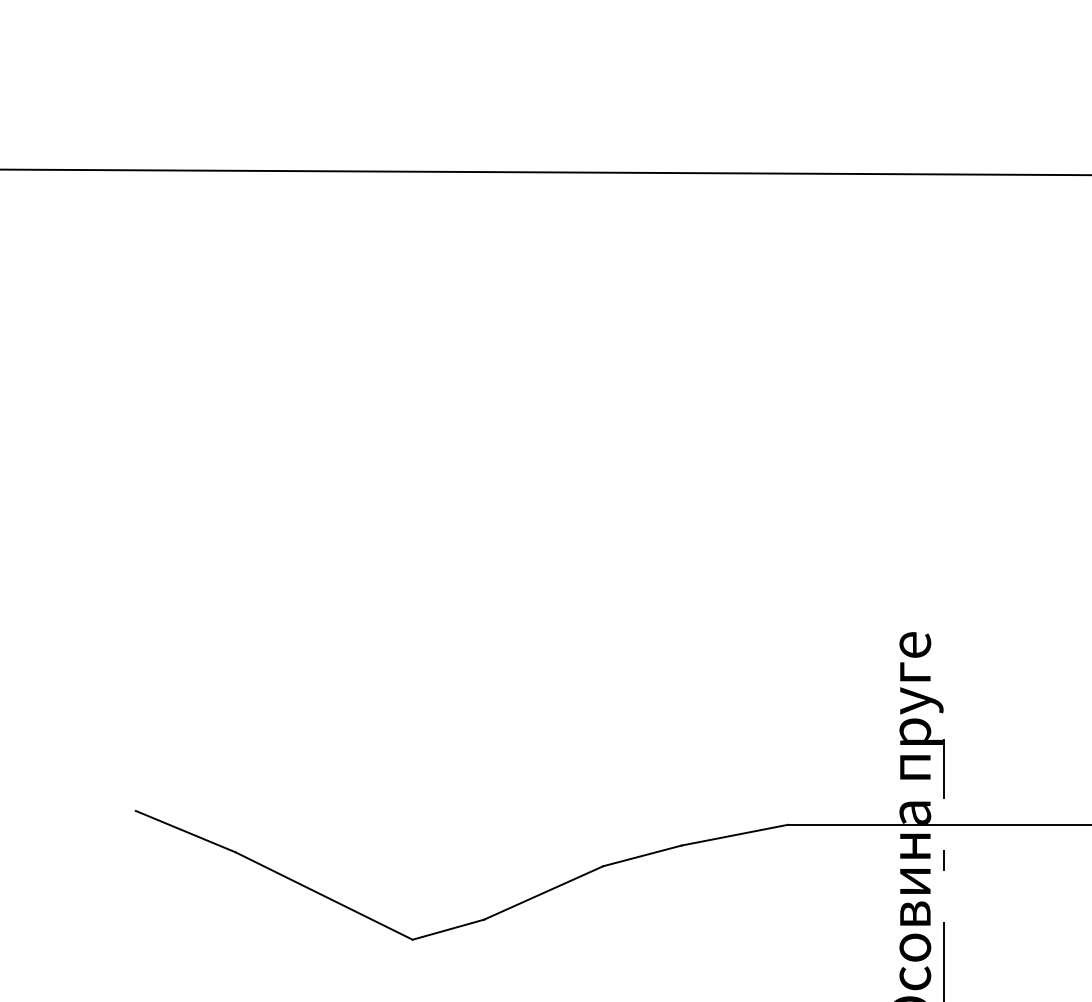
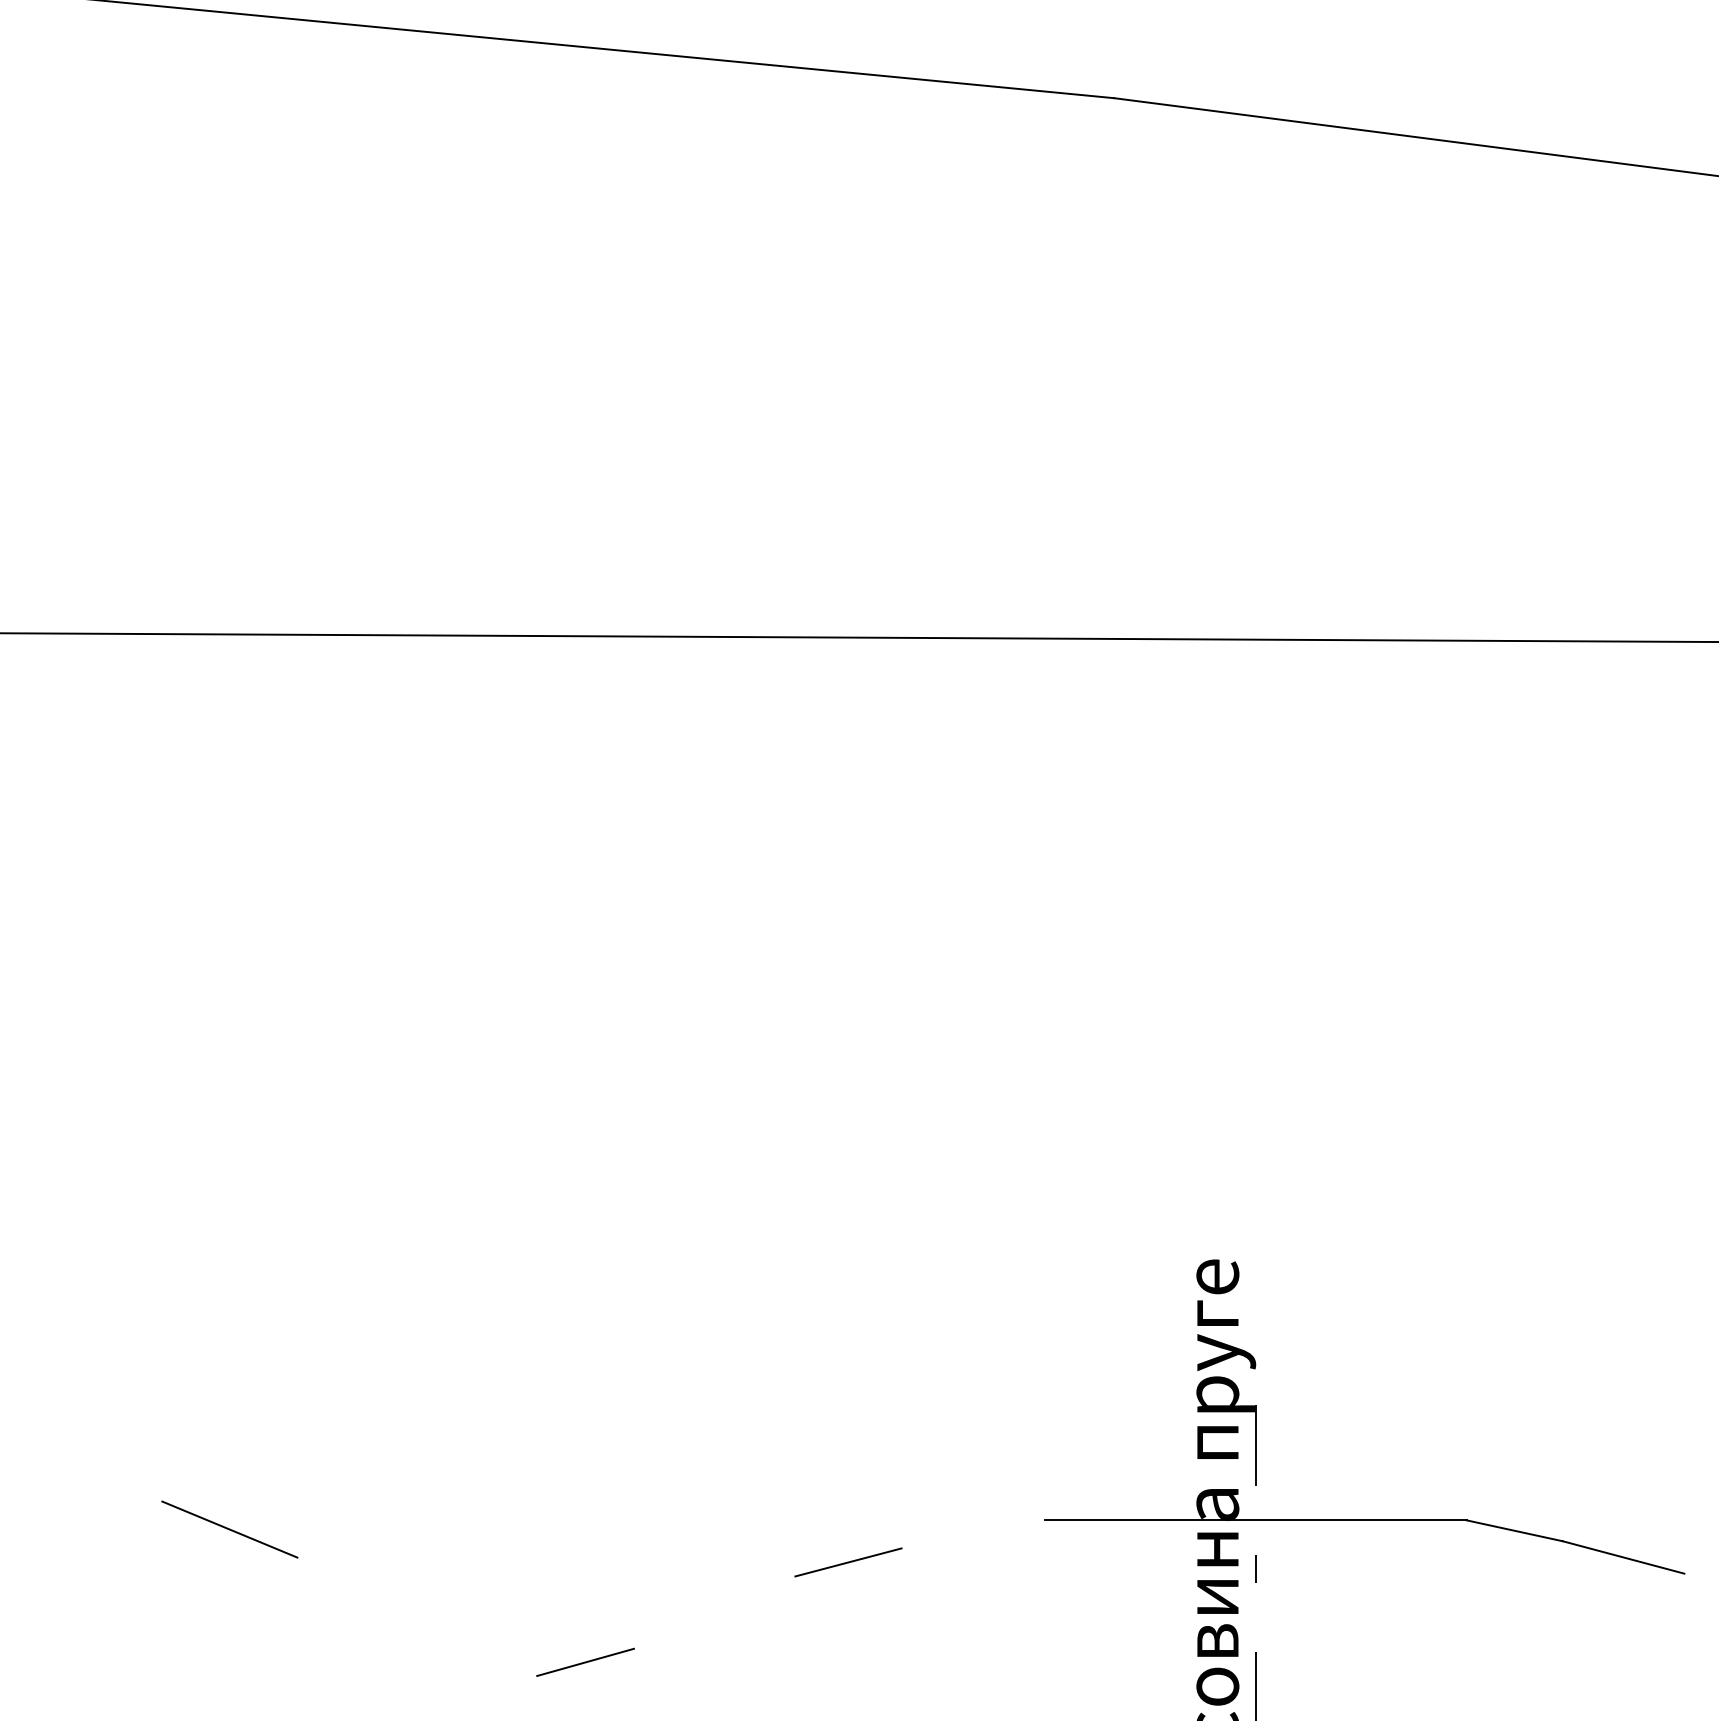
line: (734, 835) -> (973, 1534), removed
line: (543, 892) -> (714, 1612), removed
line: (324, 895) -> (417, 1616), removed

